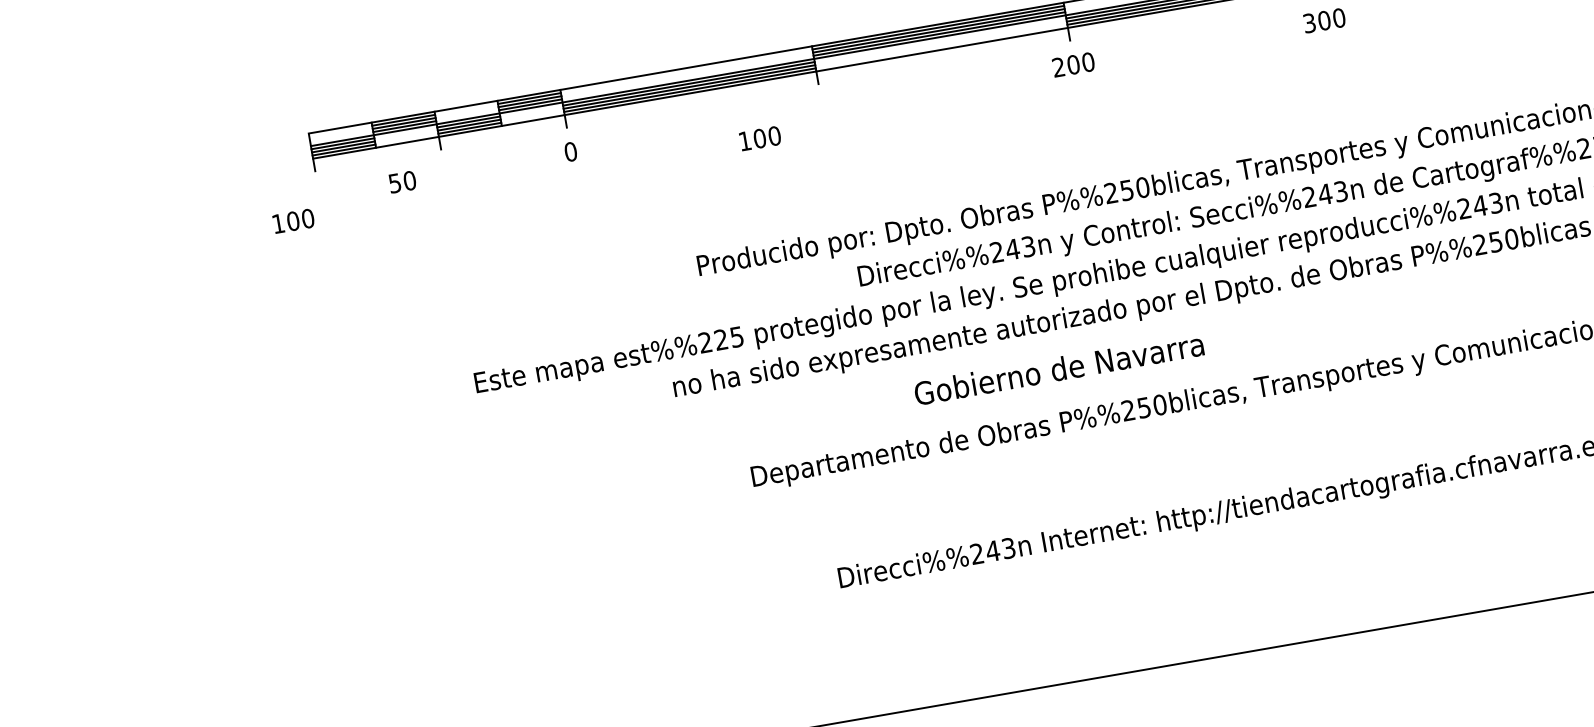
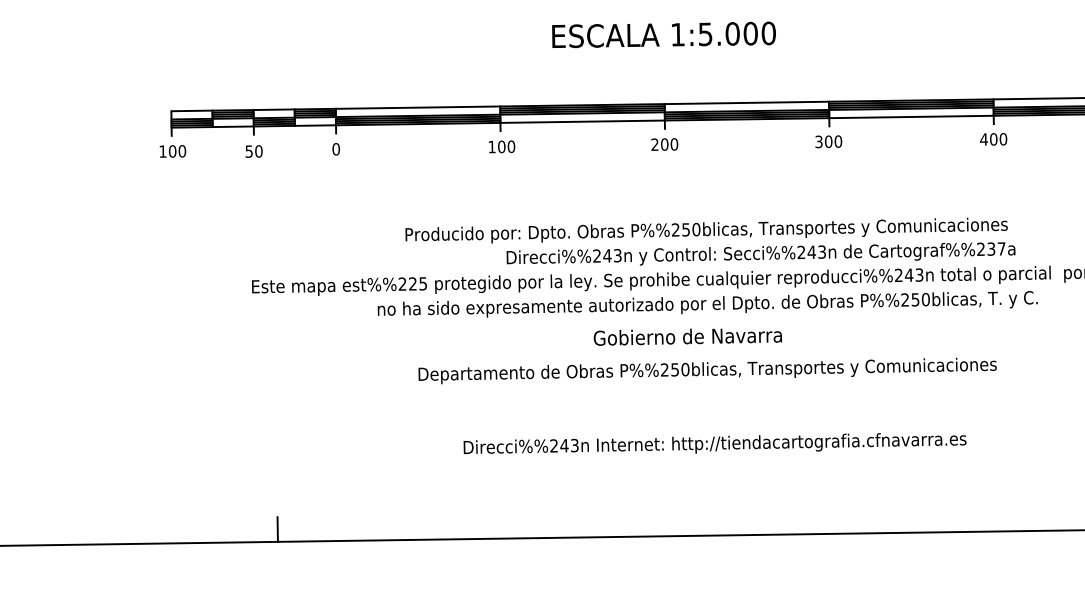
text: (760, 137) -> (502, 146), moved
text: (401, 182) -> (253, 151), moved
text: (293, 221) -> (172, 151), moved
text: (1058, 368) -> (687, 336), moved

